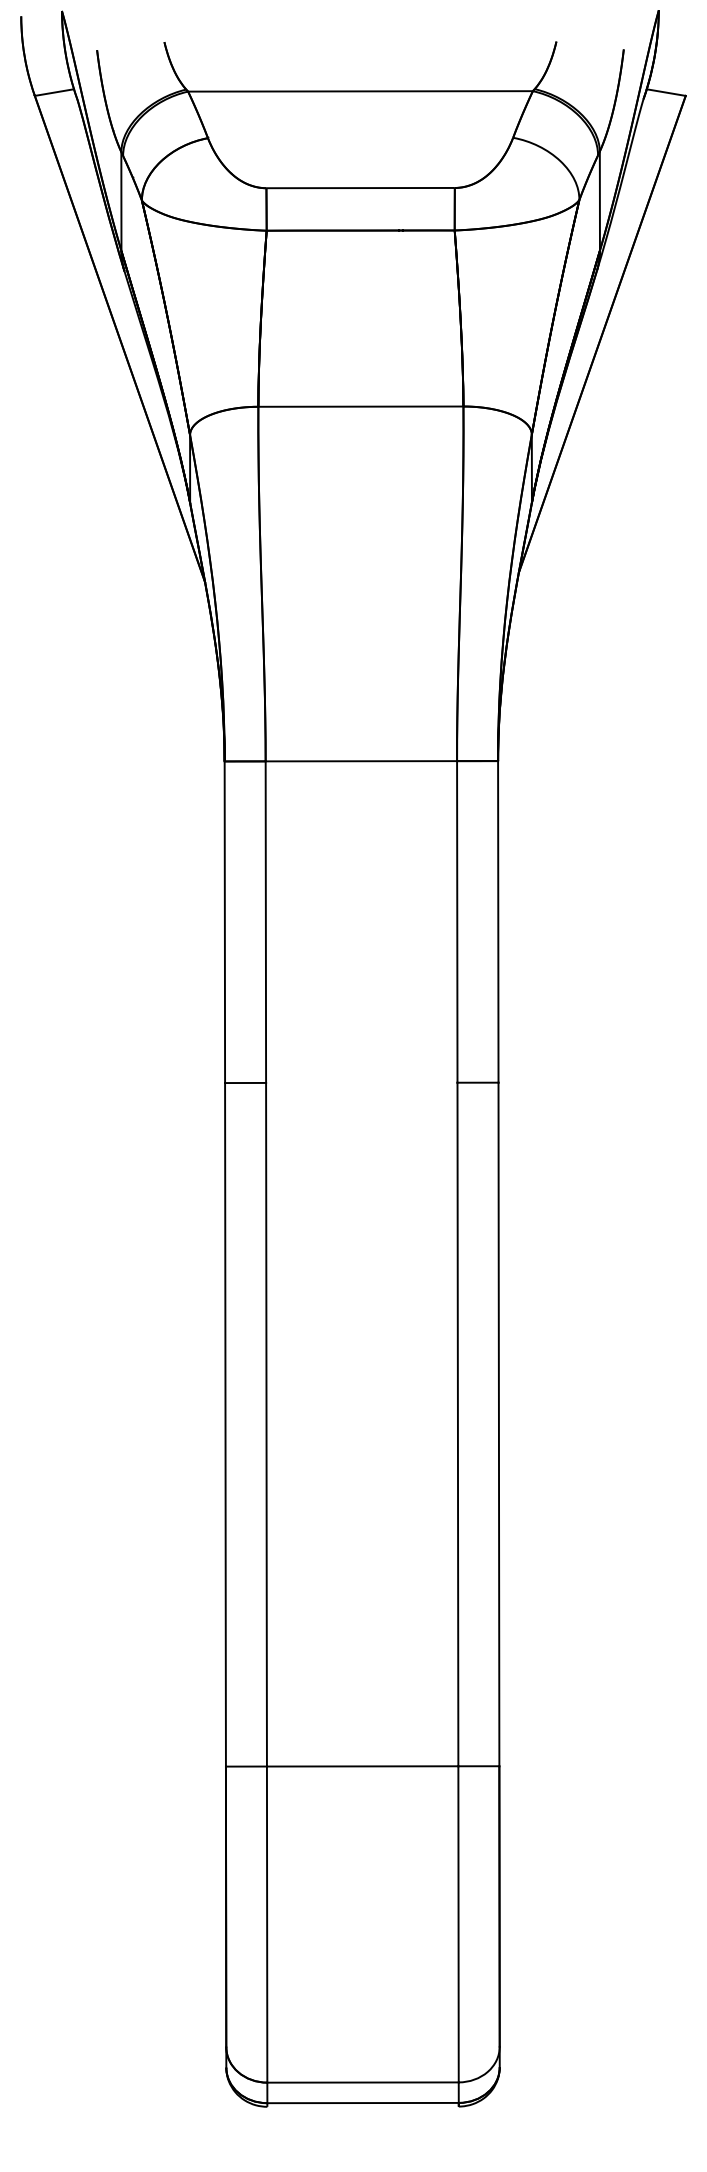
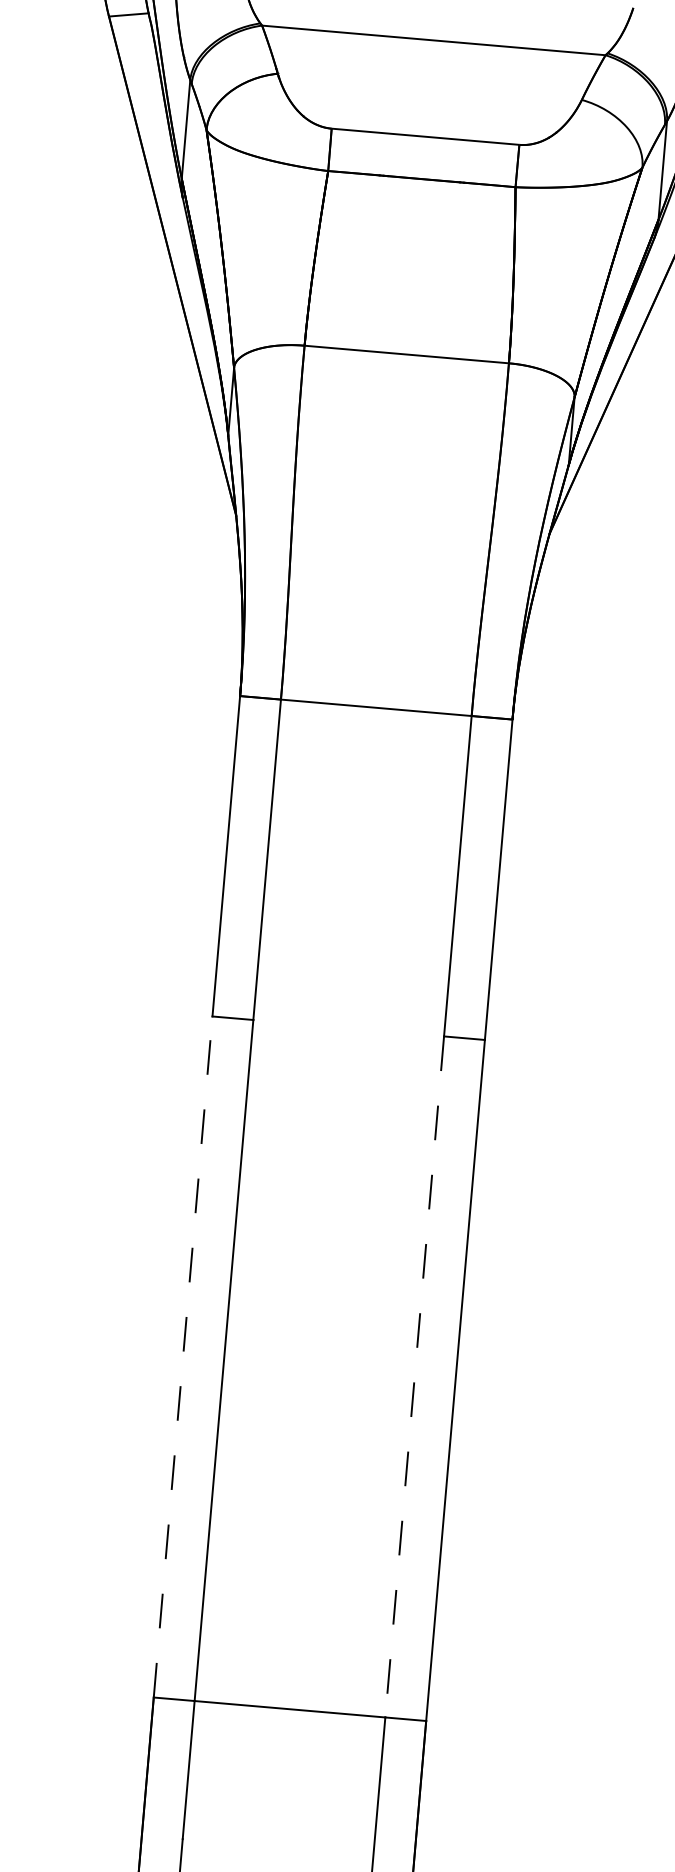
line: (225, 1424) -> (183, 1356), solid -> dashed
line: (457, 1424) -> (414, 1376), solid -> dashed

